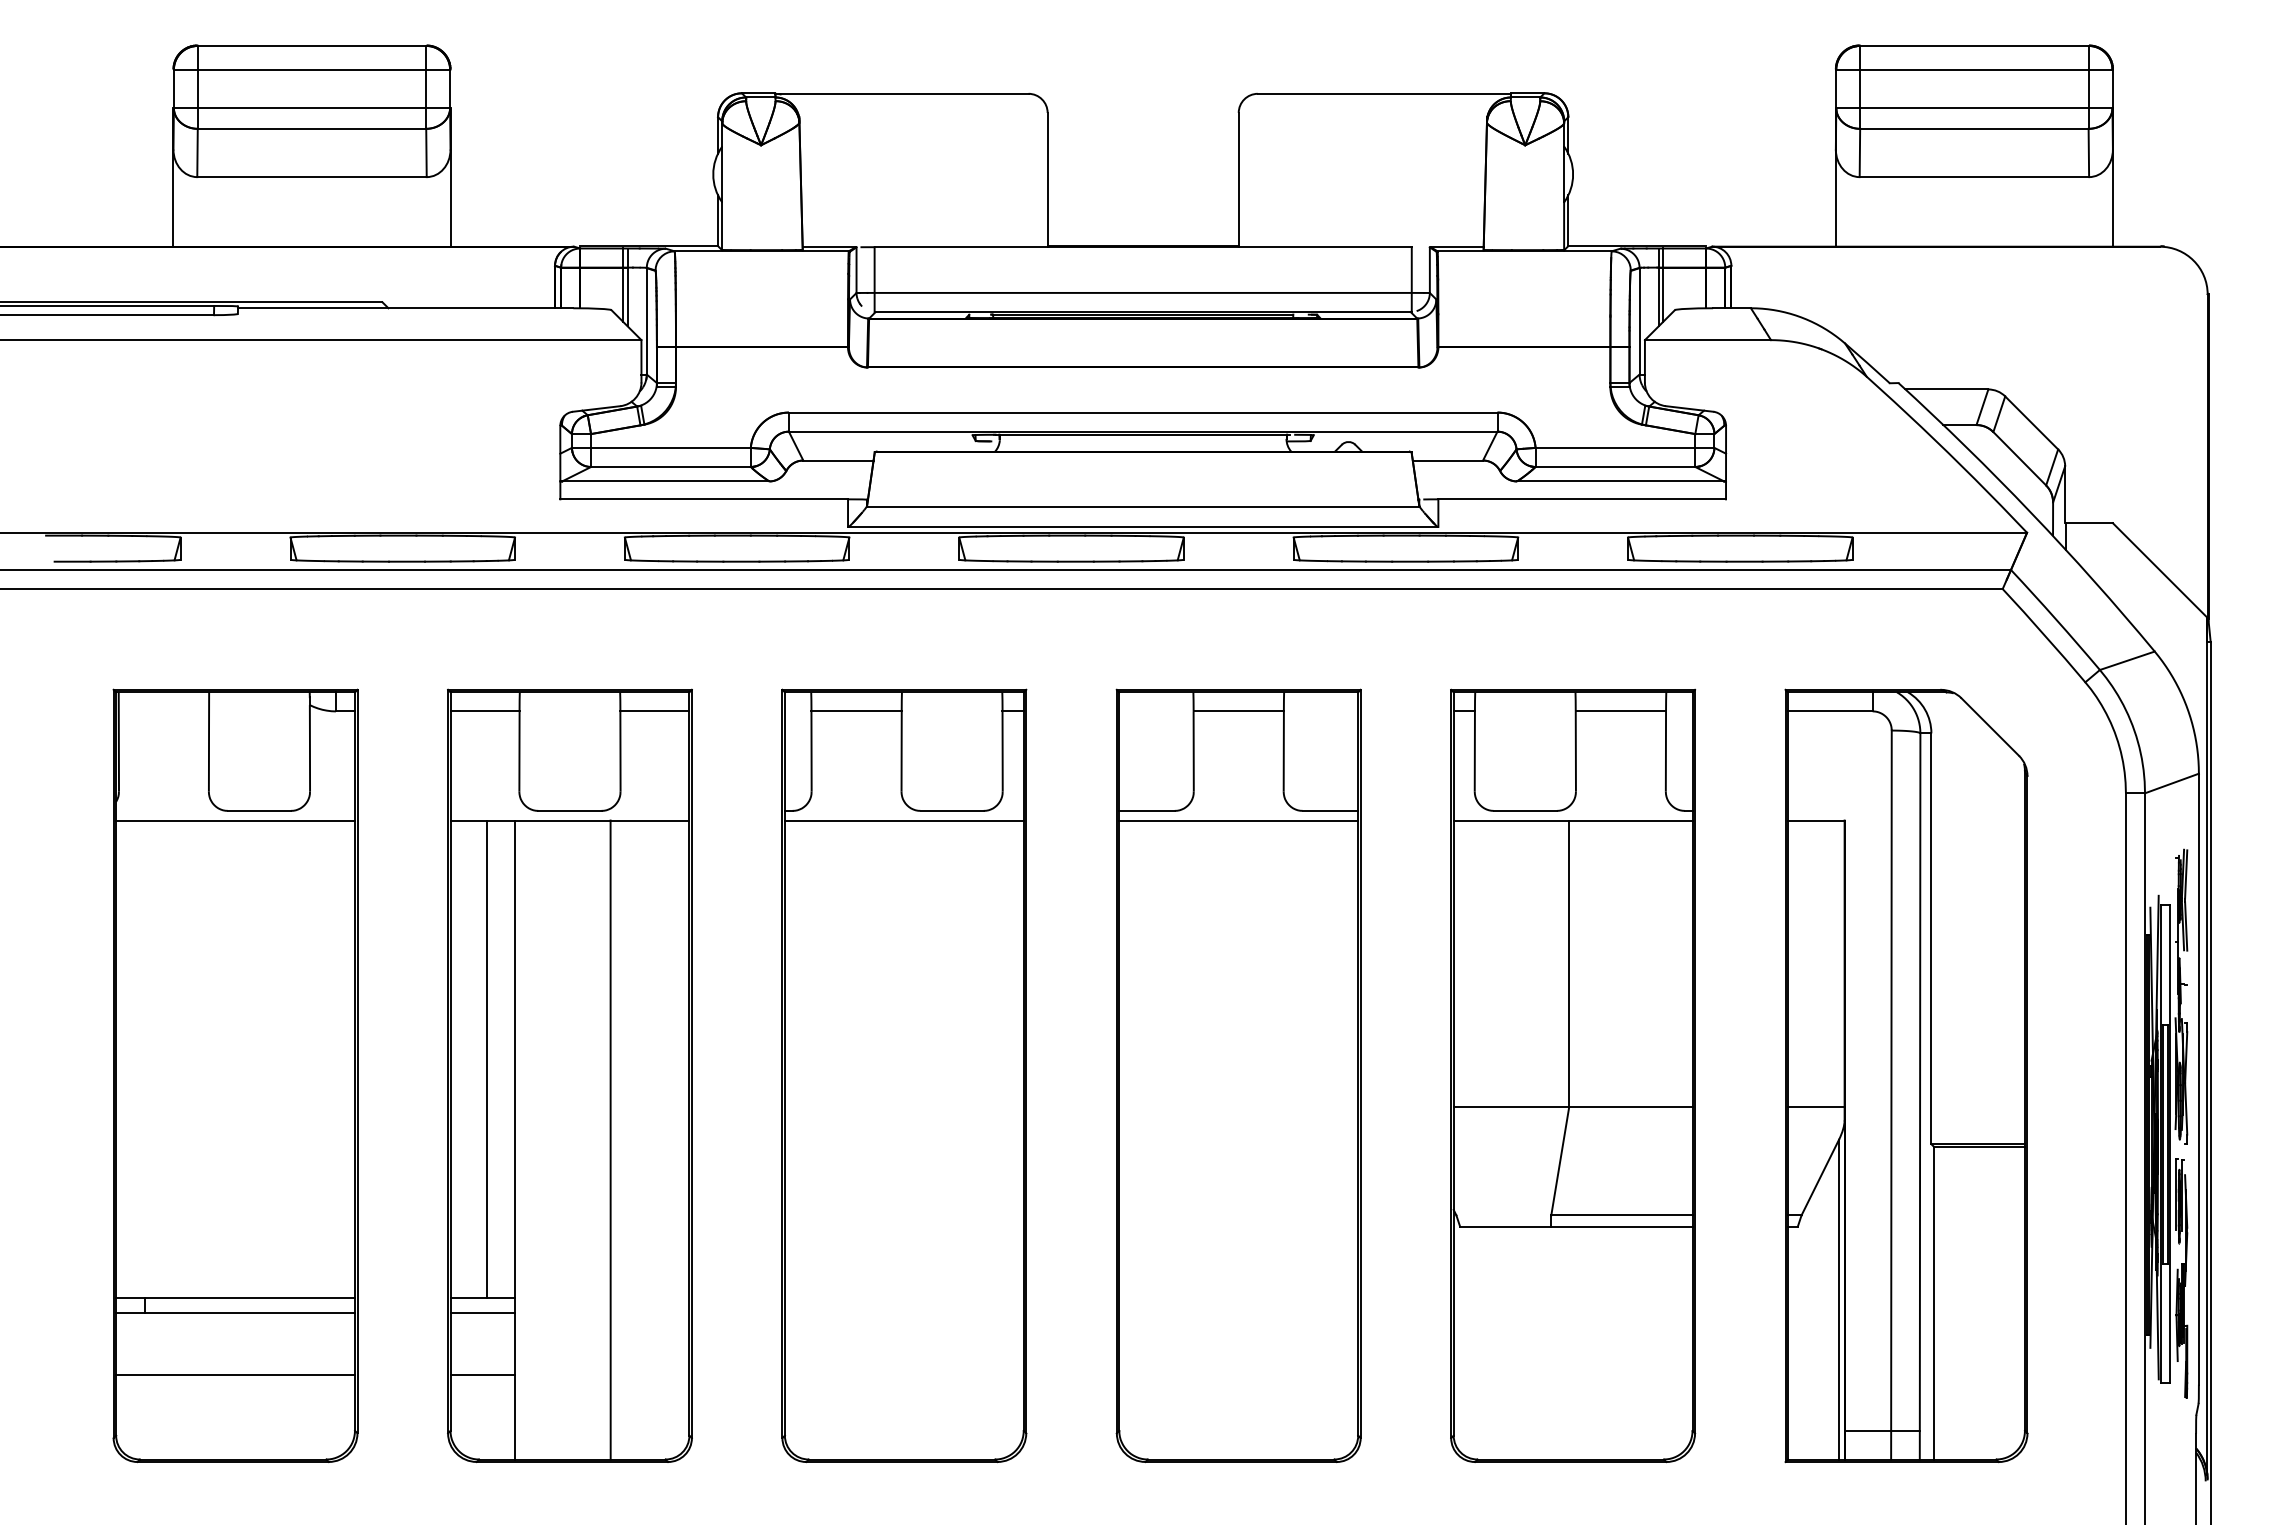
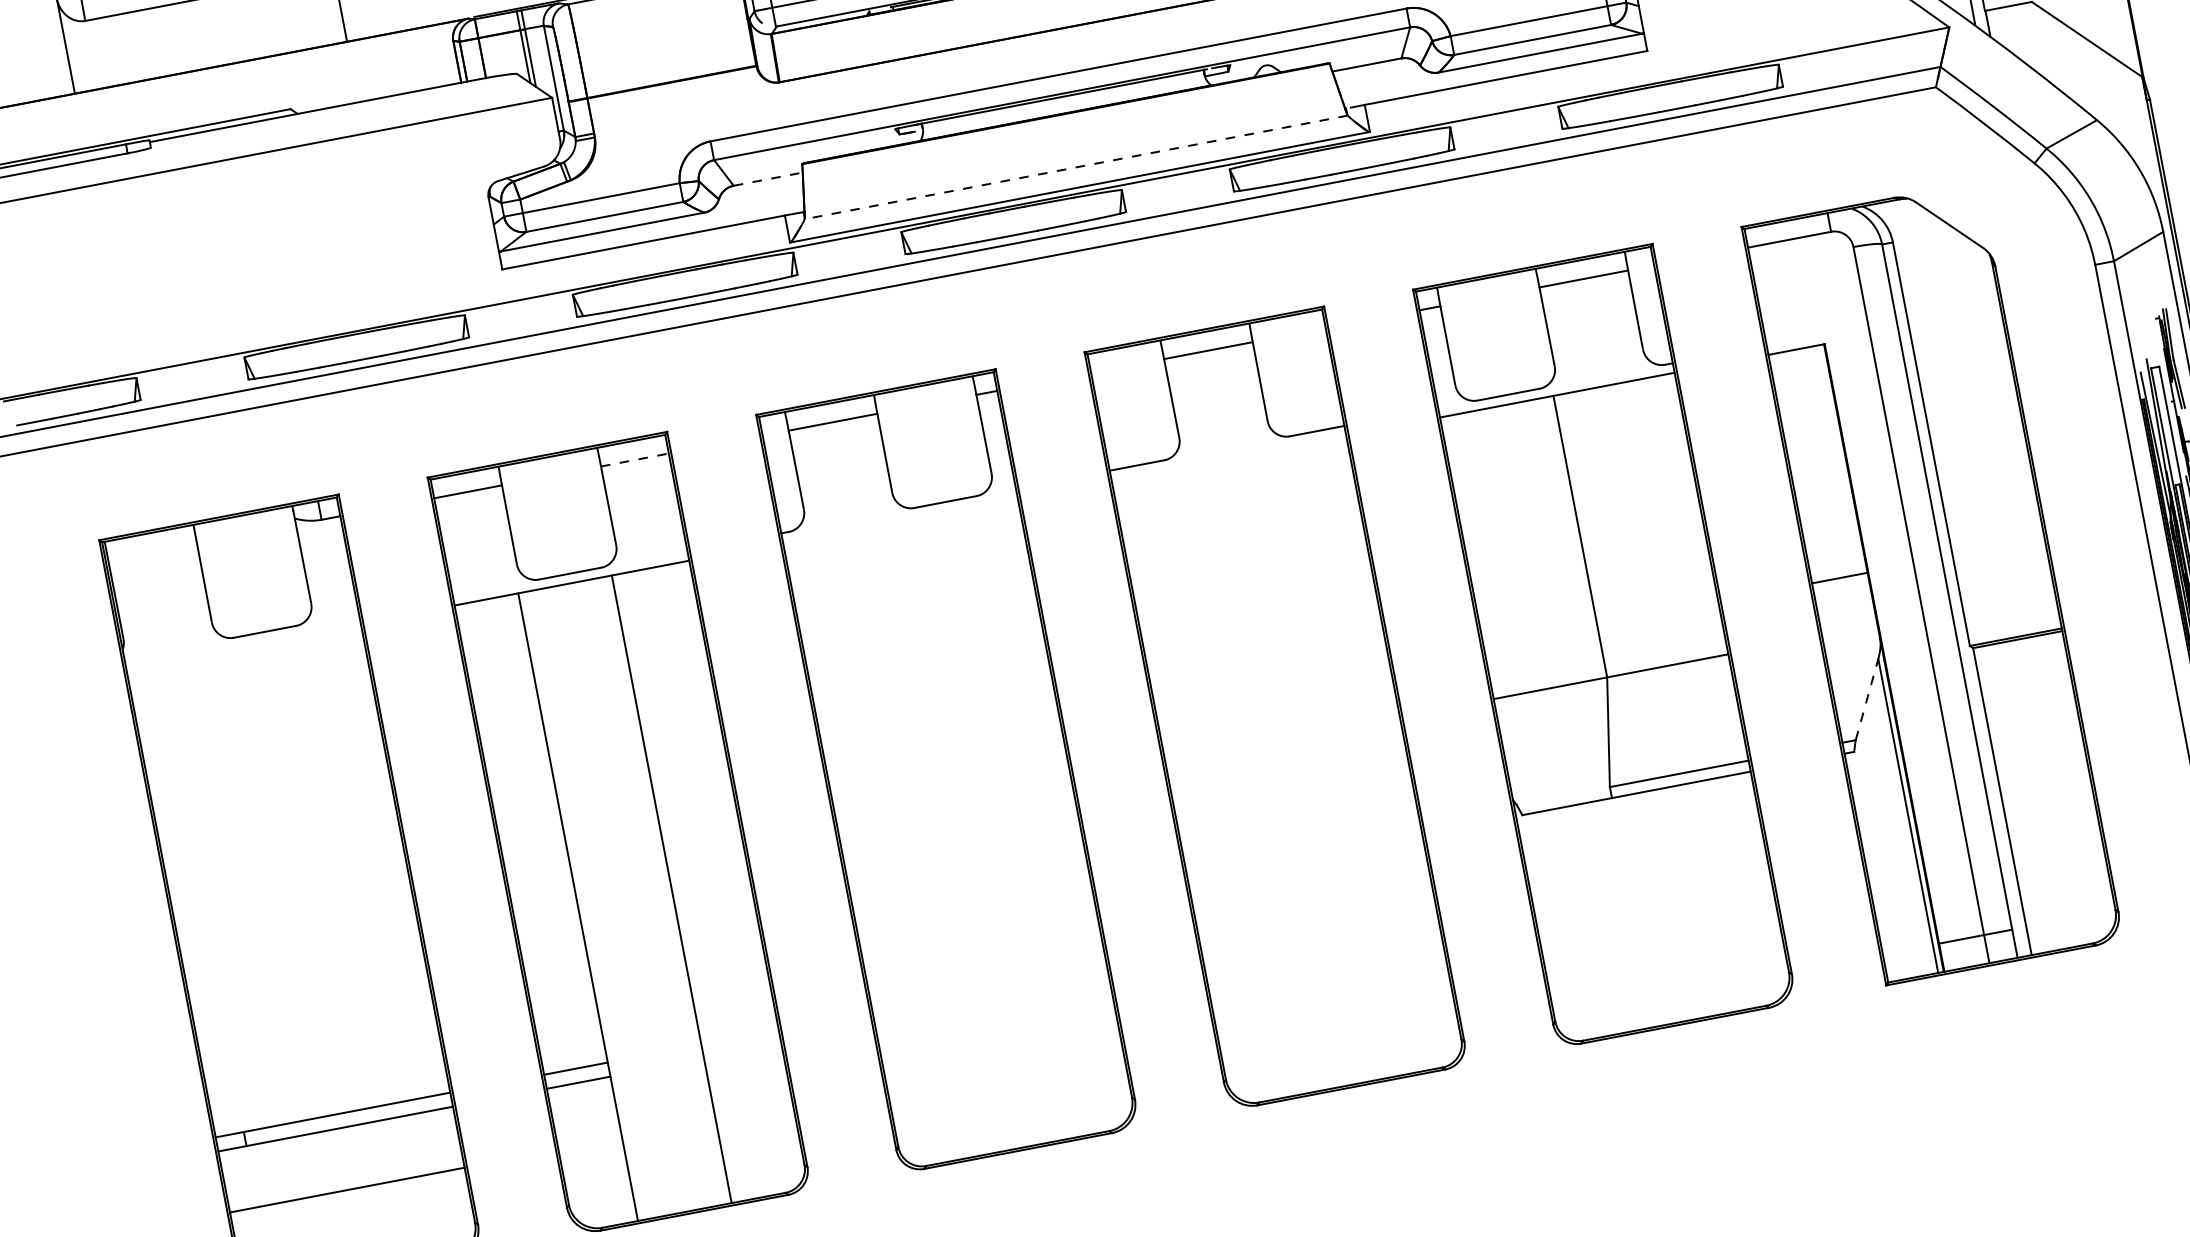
line: (838, 460) -> (768, 179), solid -> dashed
line: (1142, 506) -> (1075, 167), solid -> dashed
line: (654, 711) -> (634, 460), solid -> dashed
line: (235, 820) -> (243, 645), removed
line: (903, 820) -> (899, 520), removed
line: (1238, 820) -> (1228, 457), removed
line: (487, 1059) -> (535, 833), removed
line: (1816, 1107) -> (1840, 578), moved
line: (1820, 1177) -> (1867, 699), solid -> dashed
line: (482, 1374) -> (589, 1143), removed

